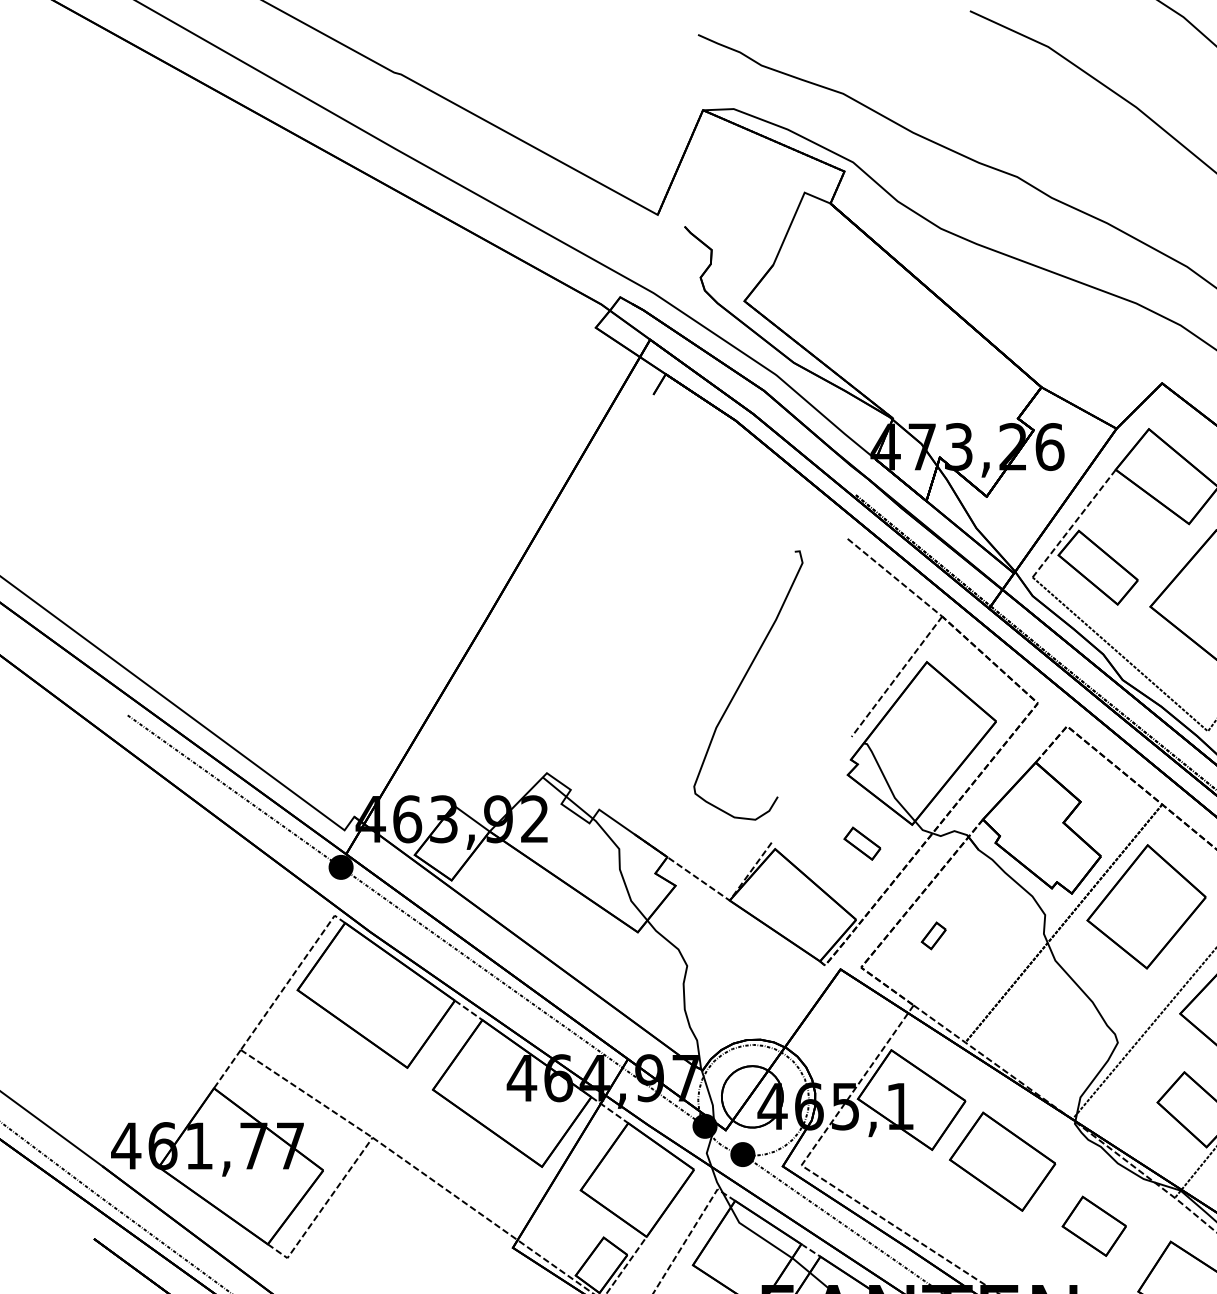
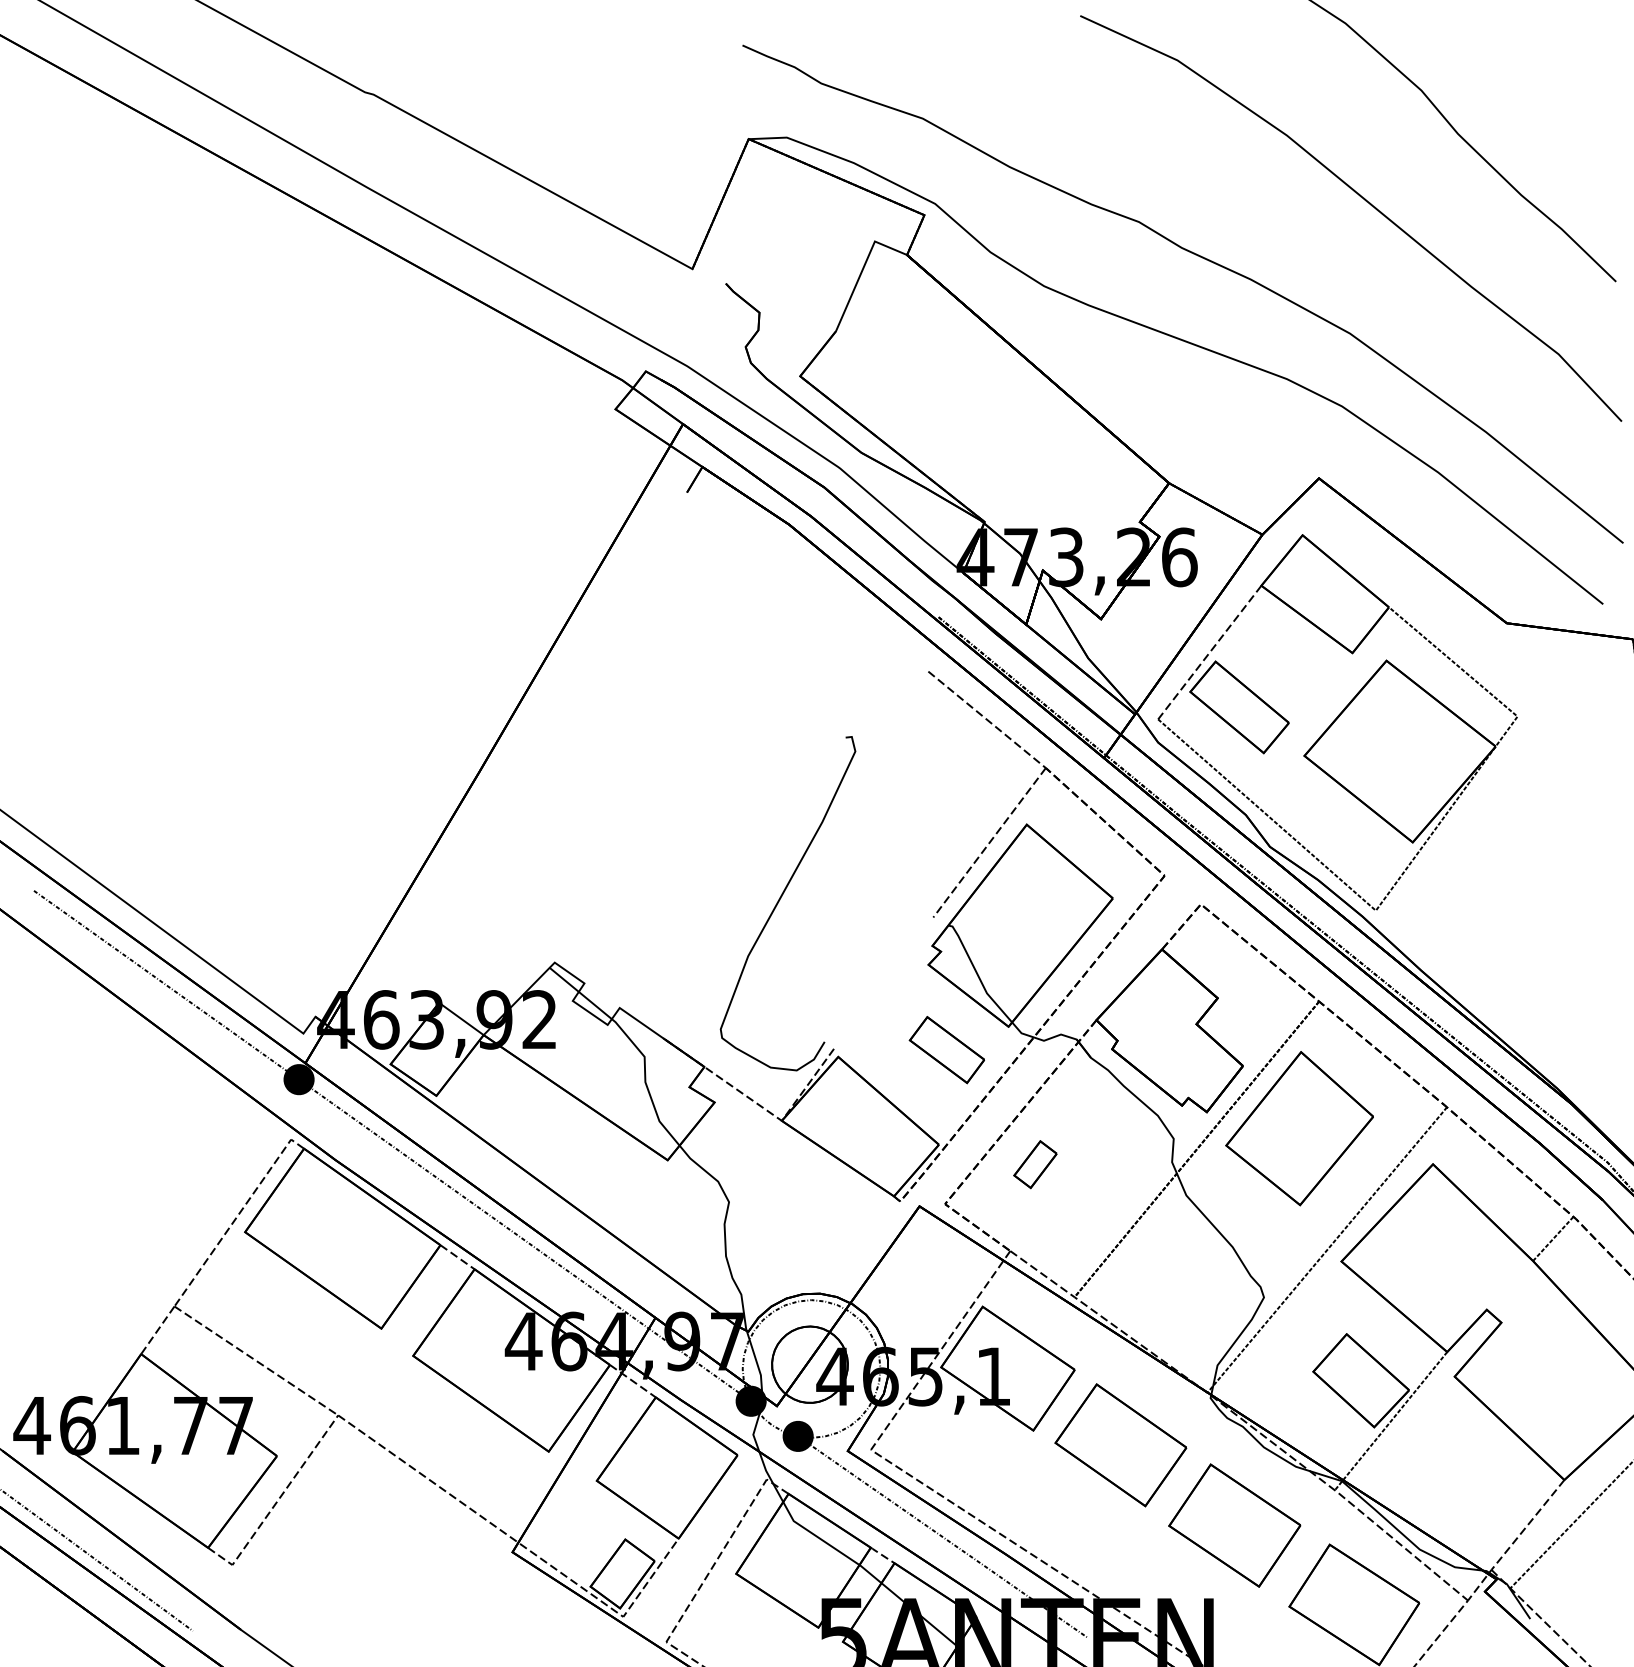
curve: (742, 682) -> (780, 900), moved
part: (862, 843) -> (946, 1050), size x1.67
part: (933, 935) -> (1035, 1164), size x1.43
part: (1094, 1226) -> (1234, 1525), size x1.67

